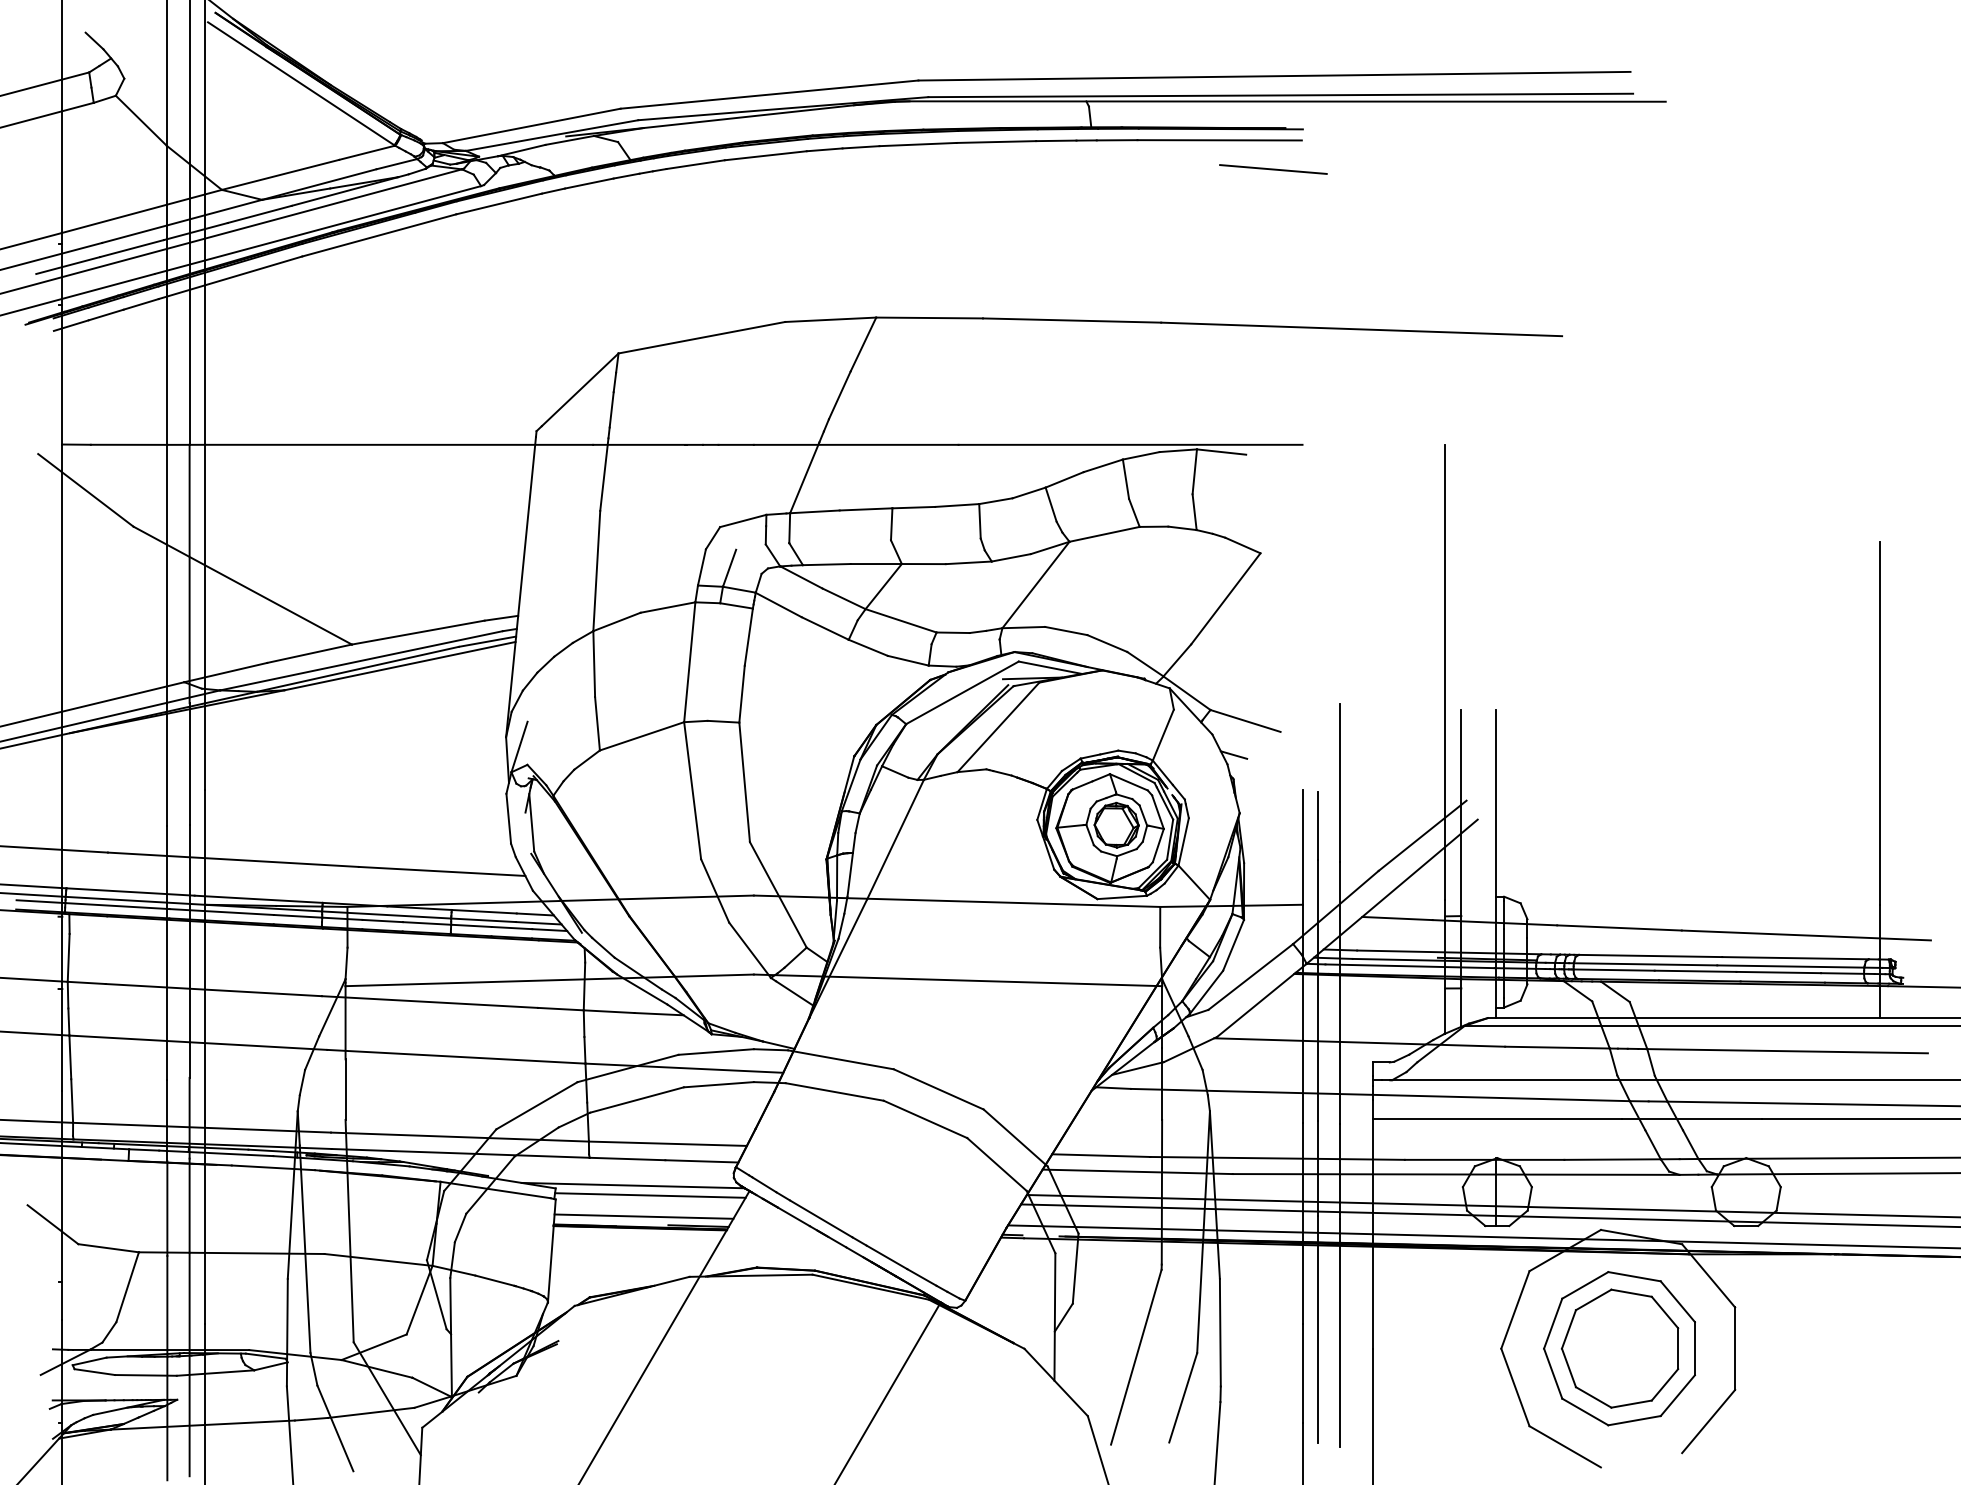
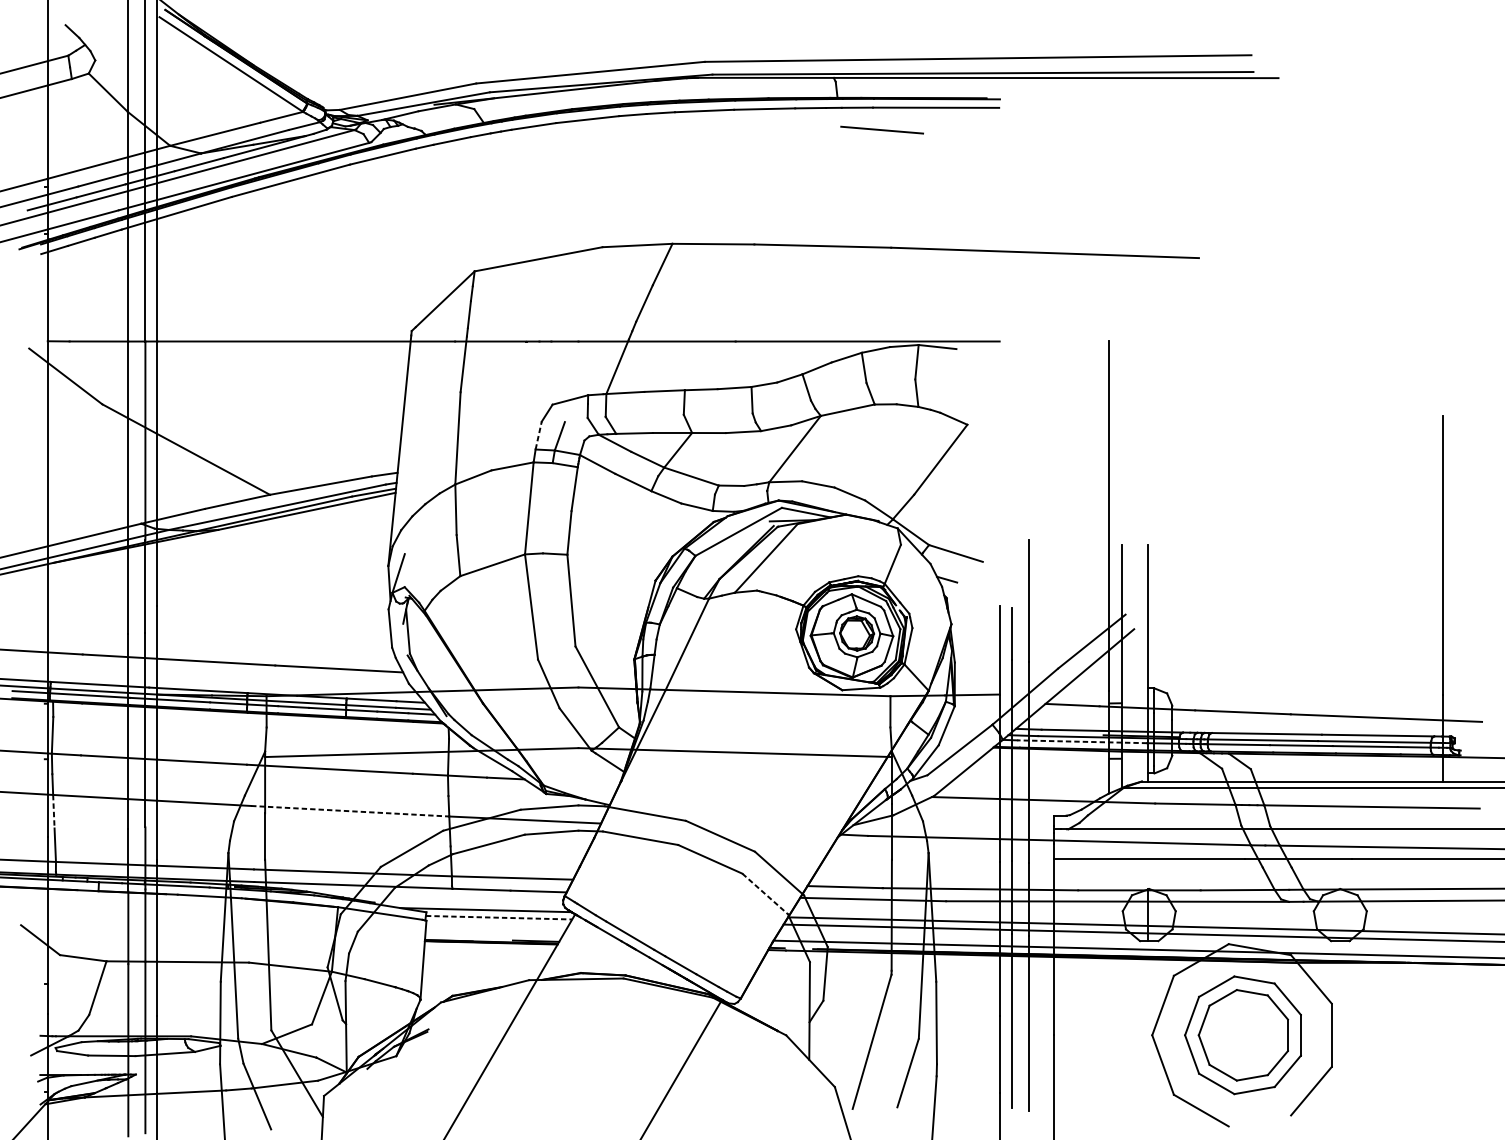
line: (1273, 169) -> (882, 130), moved
line: (701, 567) -> (538, 435), solid -> dashed
line: (1410, 966) -> (1082, 741), solid -> dashed
line: (456, 1056) -> (350, 811), solid -> dashed
line: (70, 1057) -> (53, 811), solid -> dashed
line: (996, 1164) -> (764, 893), solid -> dashed
line: (650, 1195) -> (499, 917), solid -> dashed
line: (643, 1216) -> (493, 933), removed

